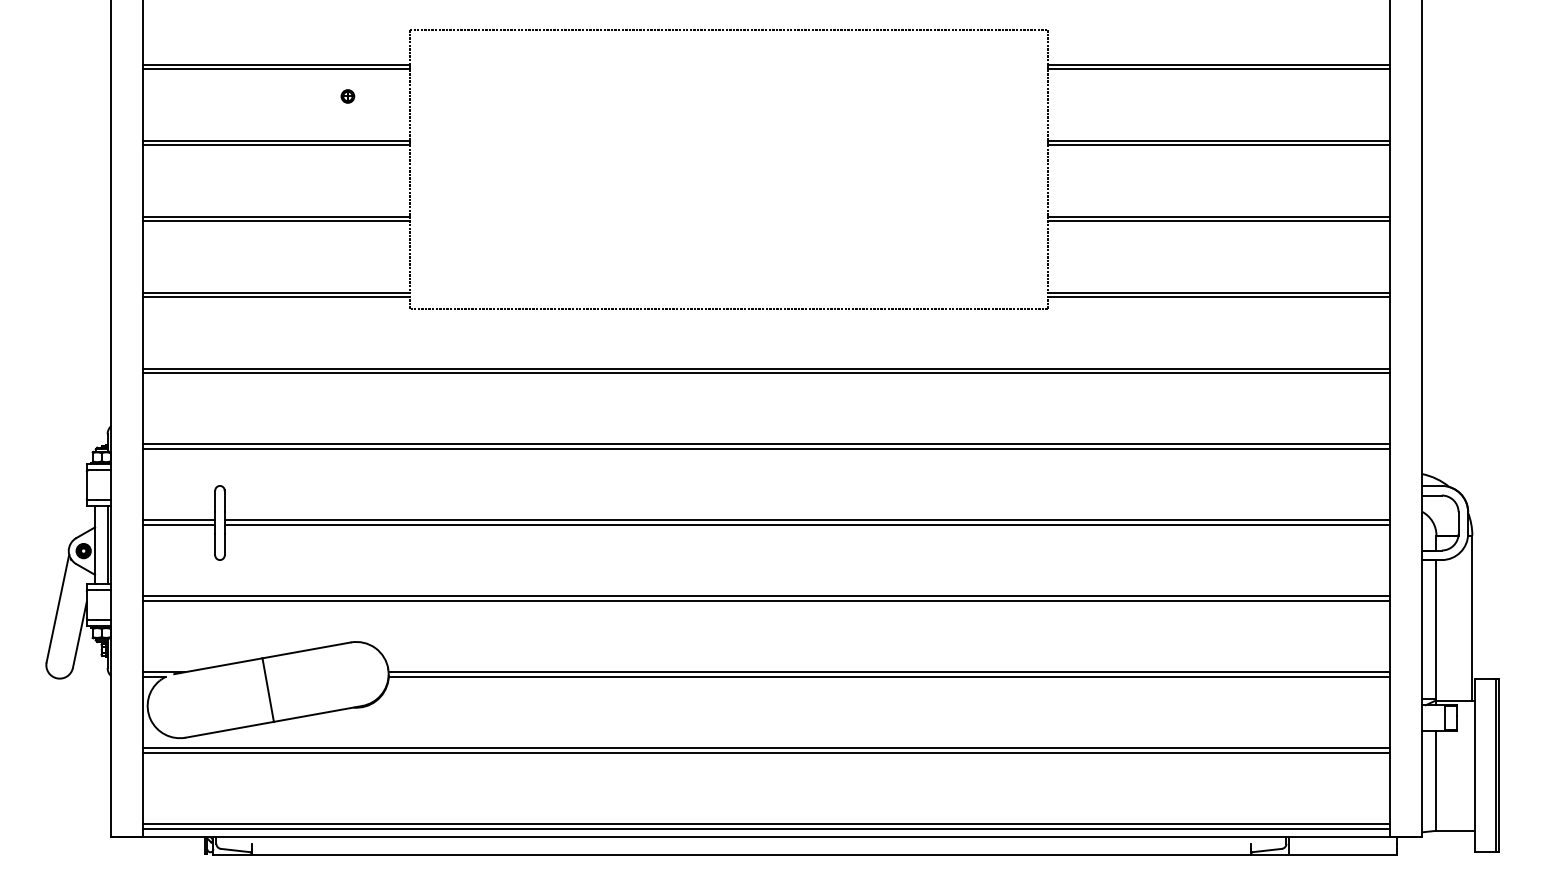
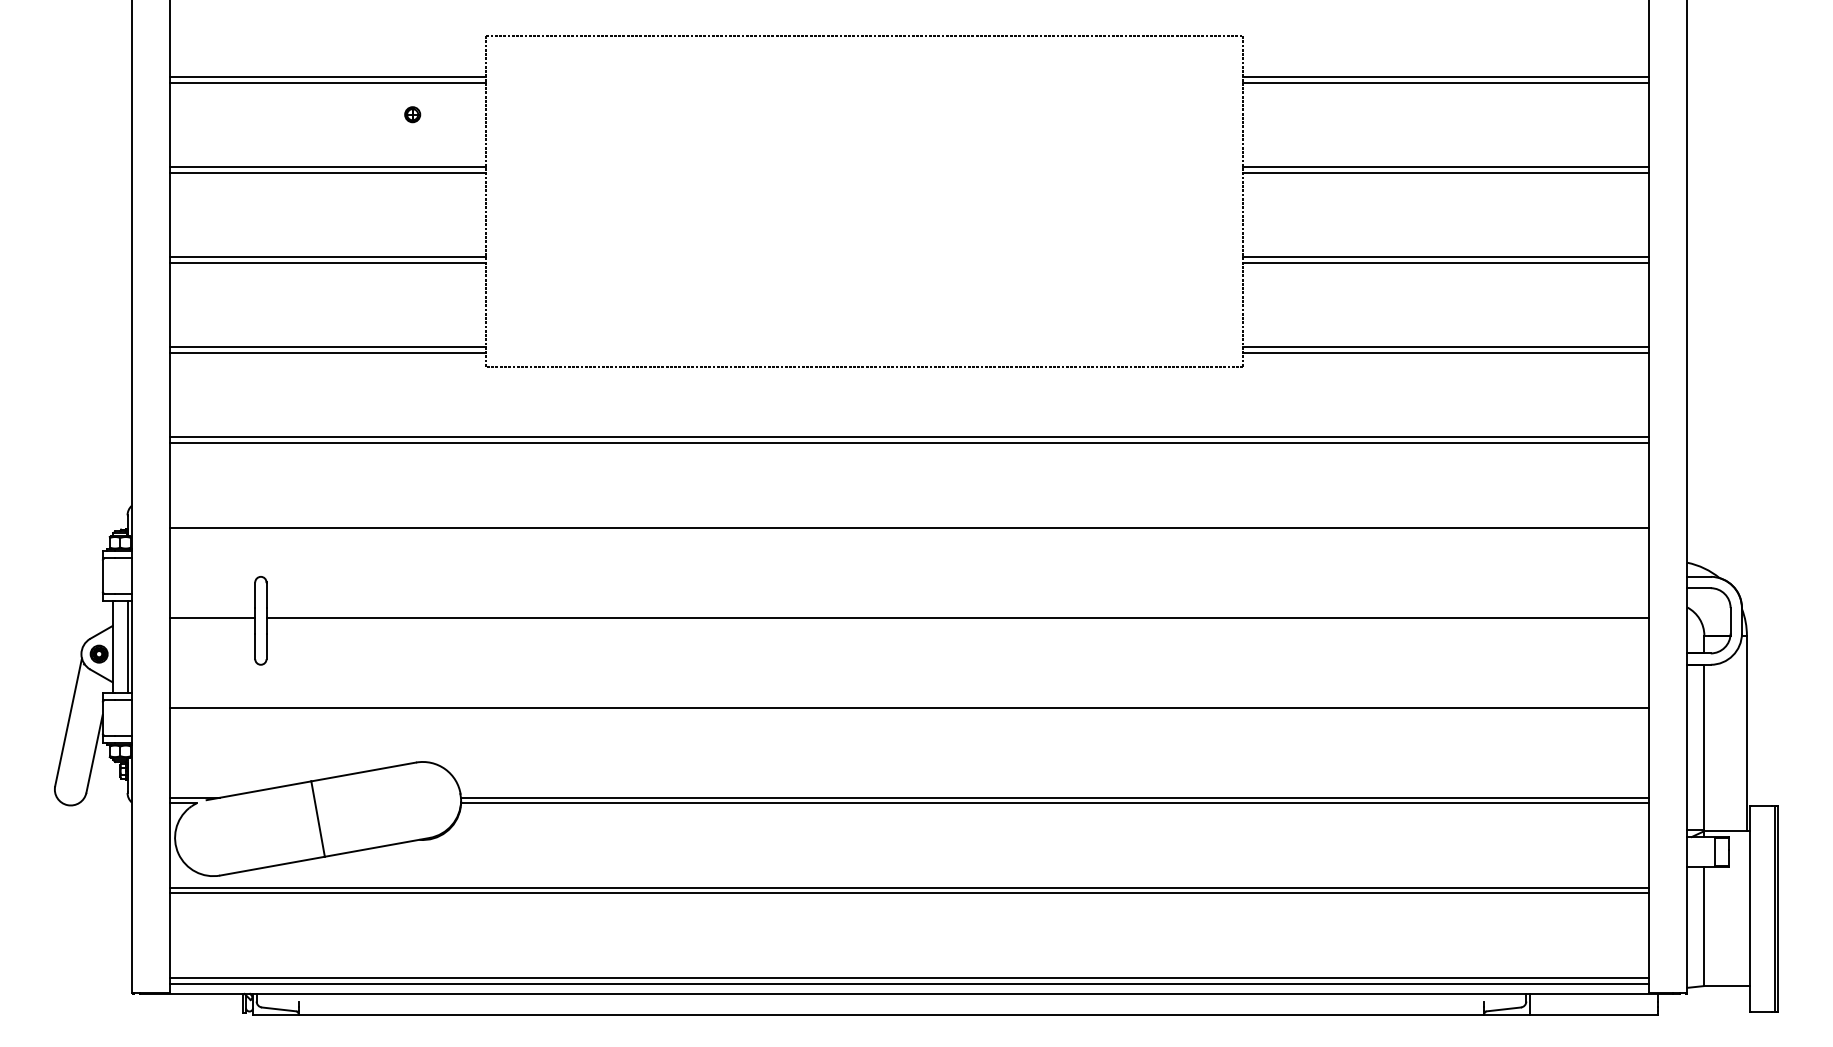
line: (766, 449) -> (909, 533), removed
line: (179, 525) -> (212, 623), removed
line: (806, 525) -> (956, 623), removed
line: (766, 600) -> (909, 712), removed

